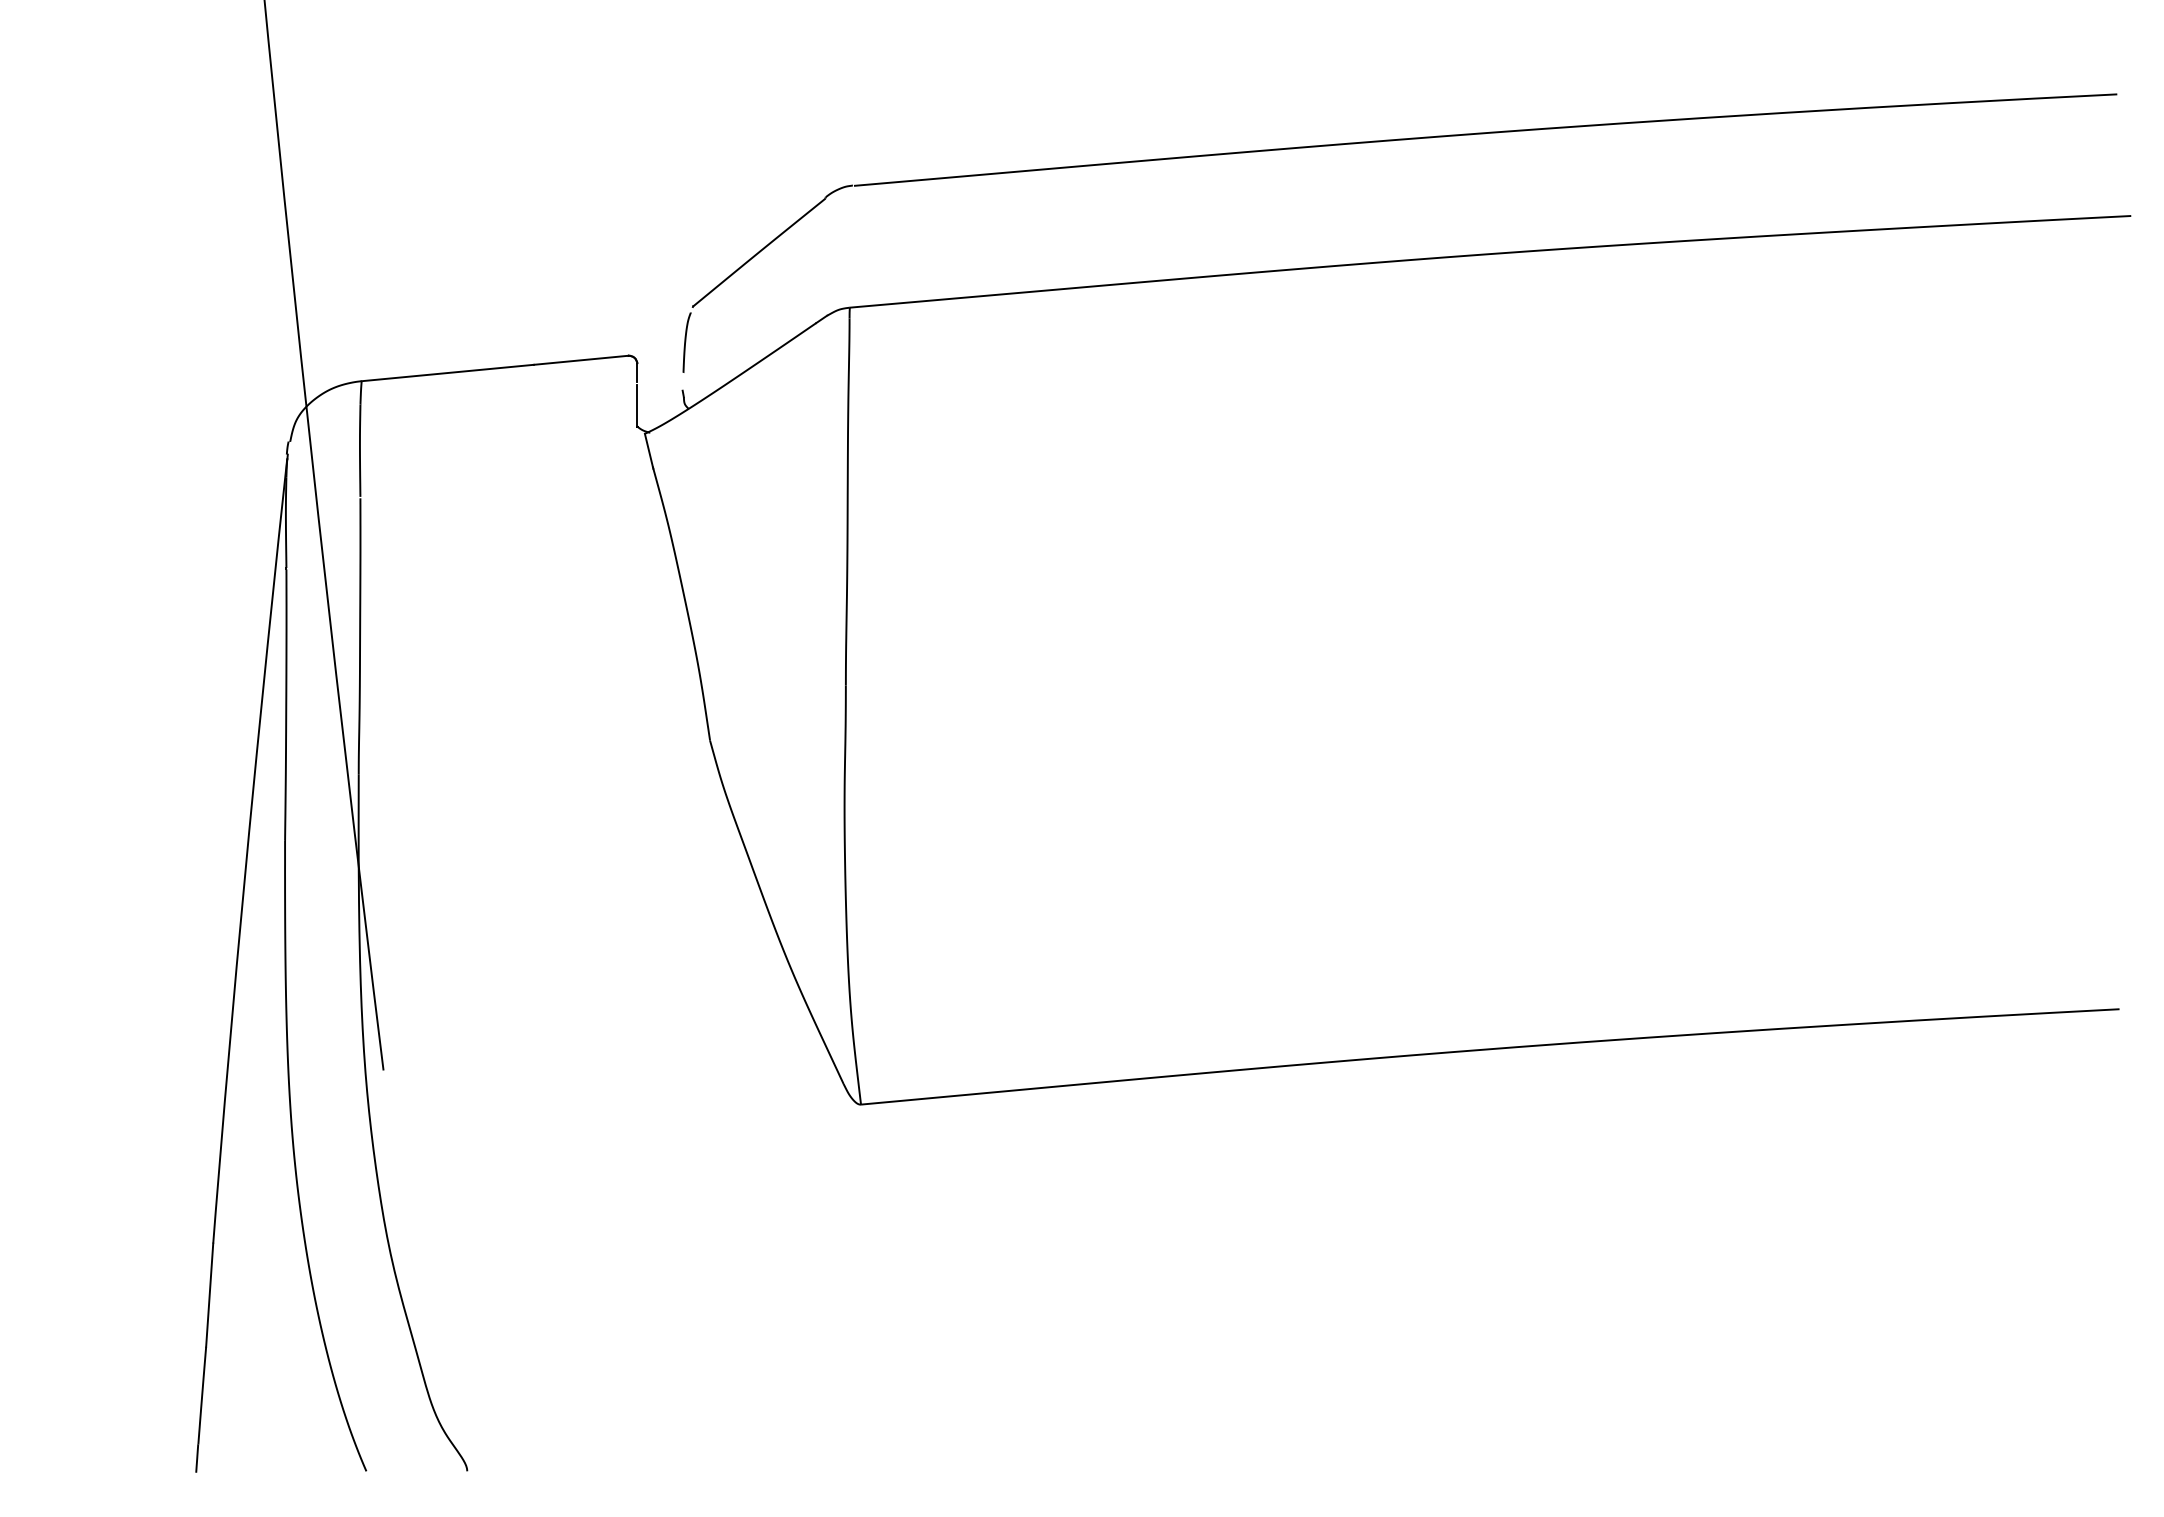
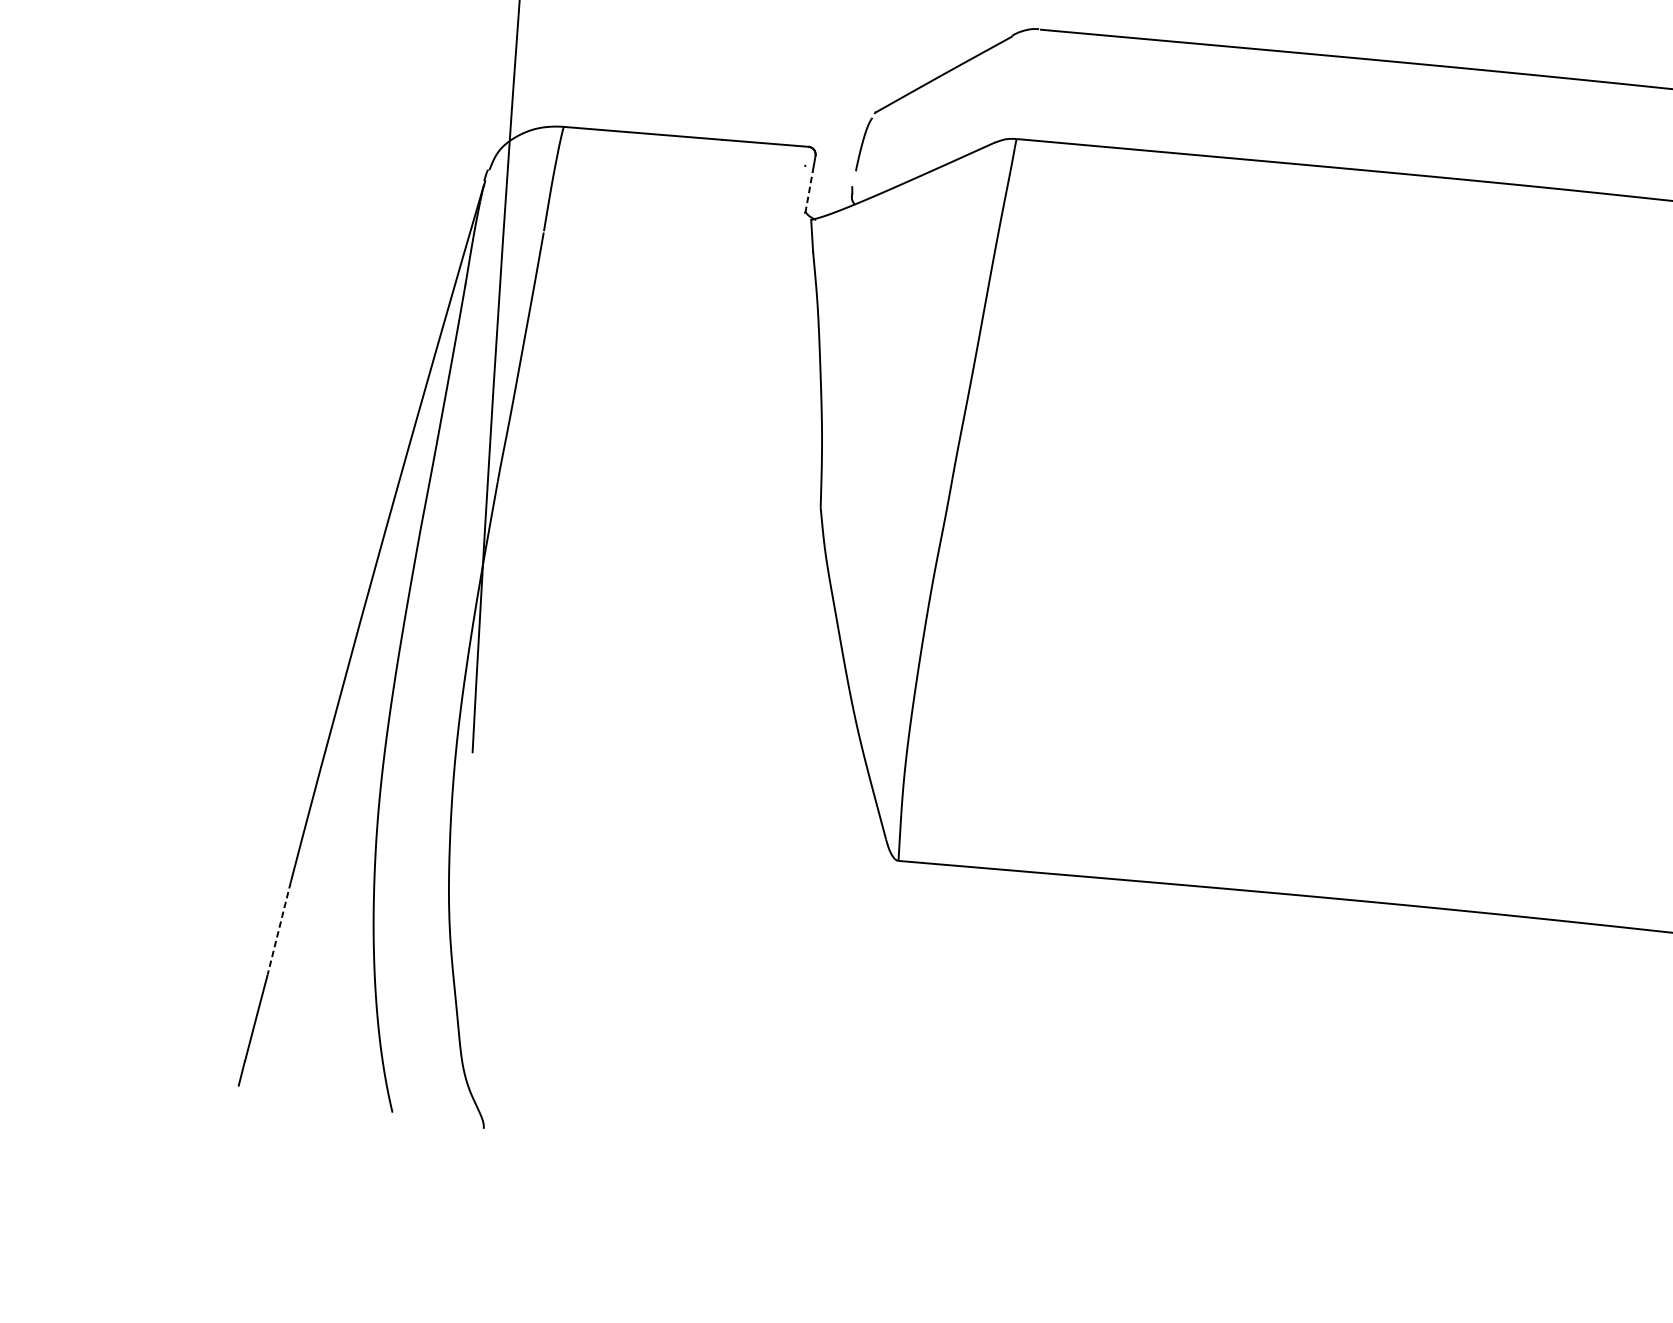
line: (637, 405) -> (809, 193), solid -> dashed
line: (209, 1295) -> (279, 928), solid -> dashed

